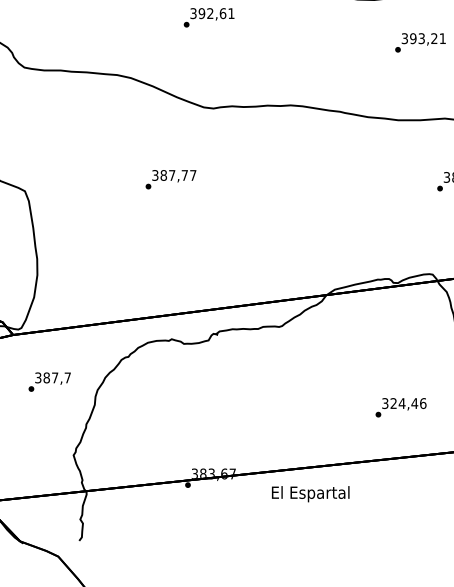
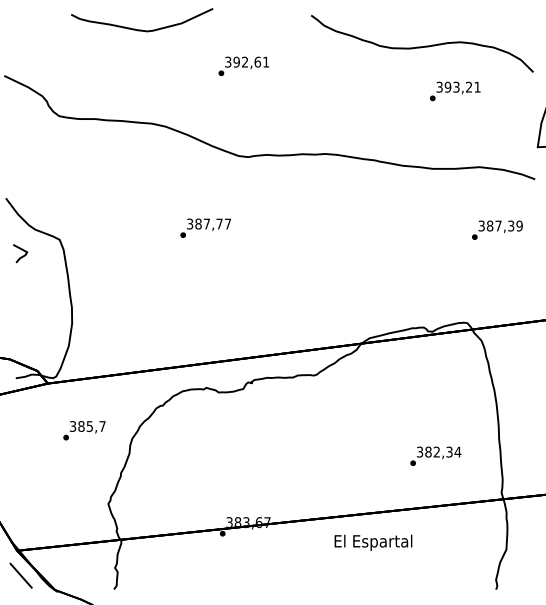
text: (54, 377) -> (89, 426), 387,7 -> 385,7
text: (408, 402) -> (443, 451), 324,46 -> 382,34
text: (310, 493) -> (373, 542), moved

